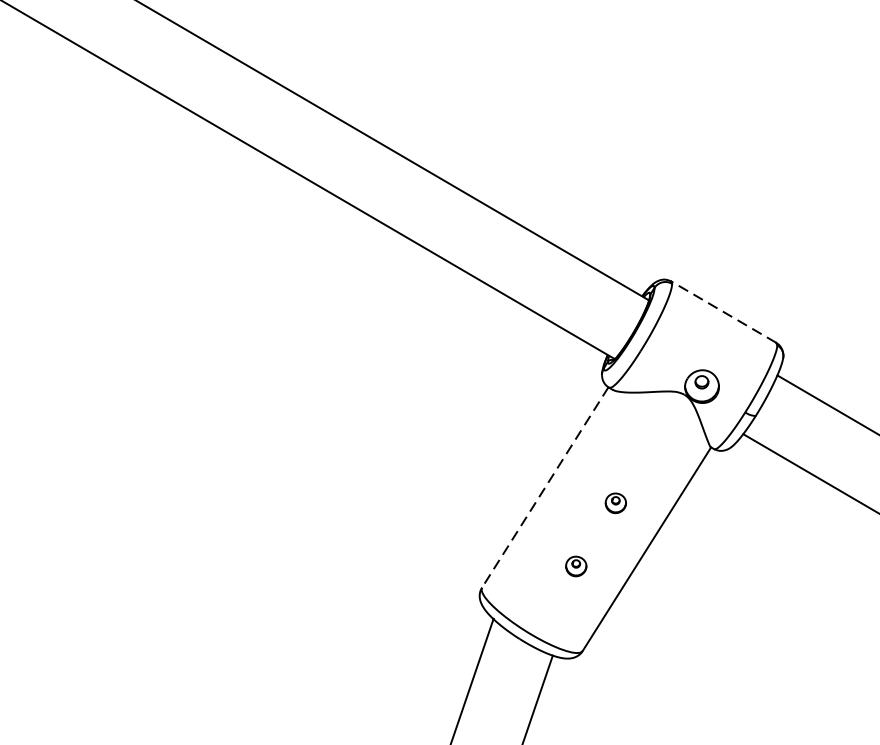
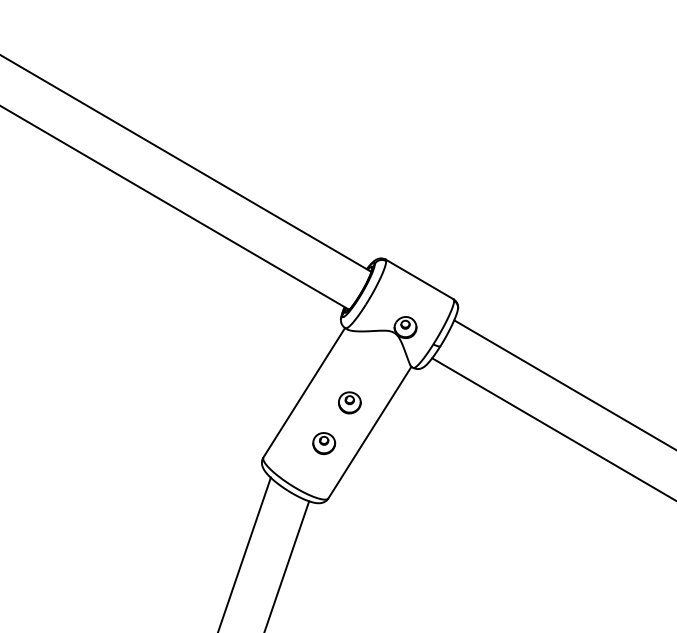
line: (723, 312) -> (419, 279), dashed -> solid
line: (545, 487) -> (304, 392), dashed -> solid
part: (615, 502) -> (349, 402), size x1.67
part: (576, 566) -> (324, 443), size x1.67

